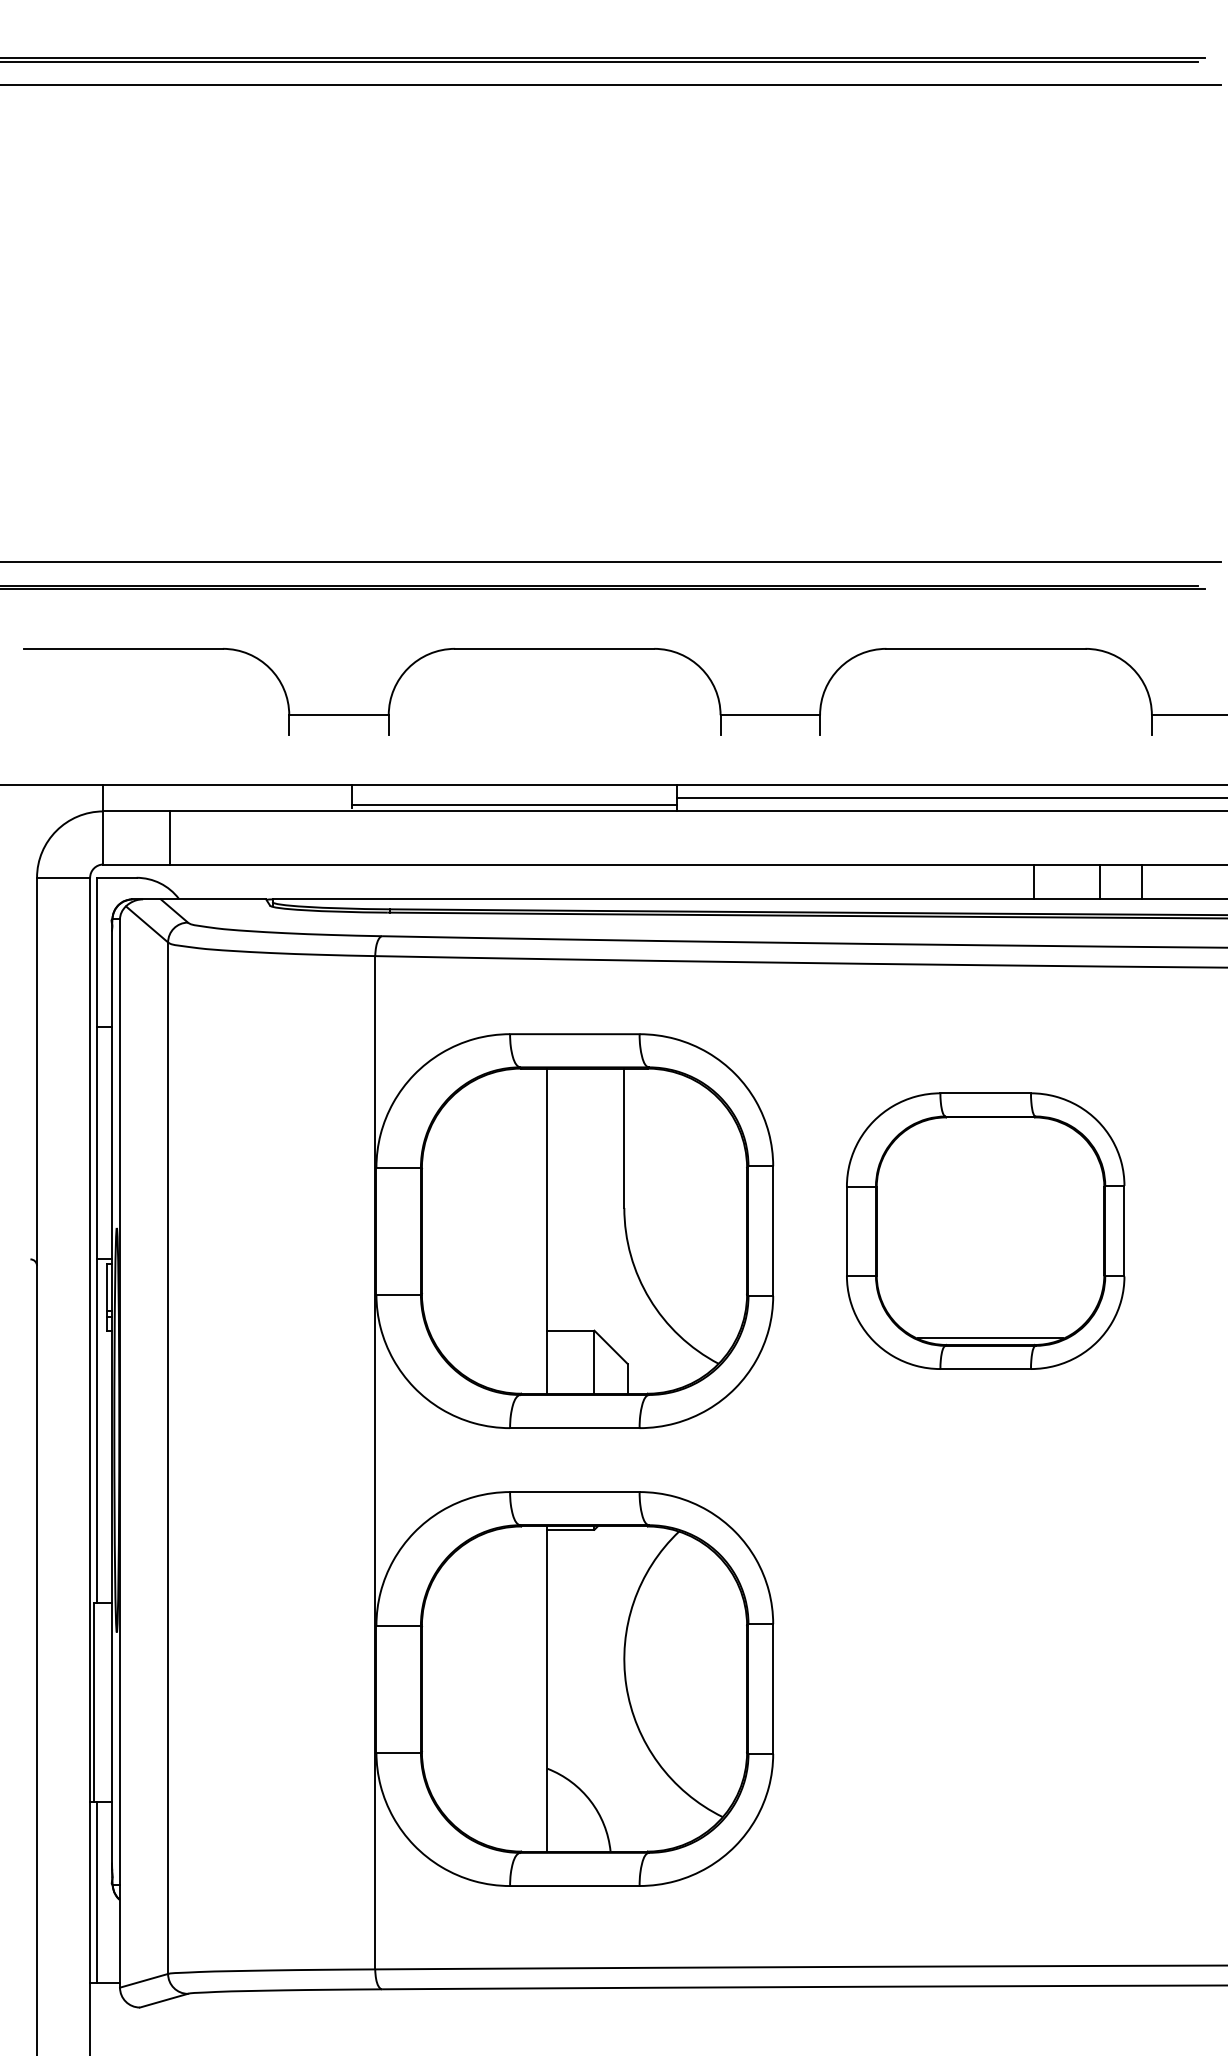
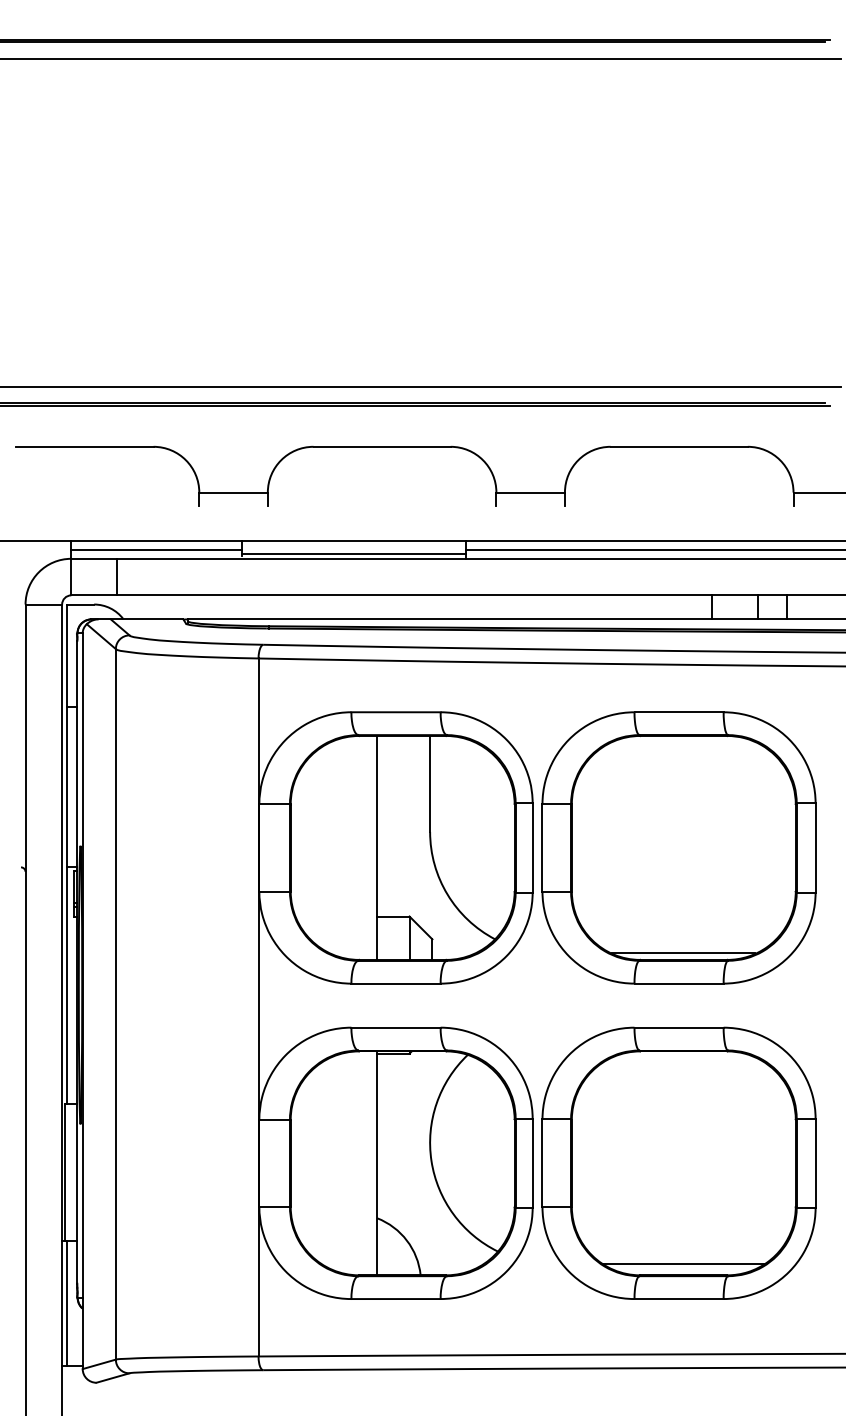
line: (227, 797) -> (156, 549), added
part: (984, 1230) -> (678, 847), size x1.43
part: (984, 1687) -> (678, 1162), added

